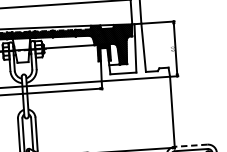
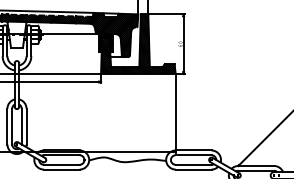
hatch: (134, 51) -> (138, 44), added
line: (191, 145) -> (193, 150), dashed -> solid

